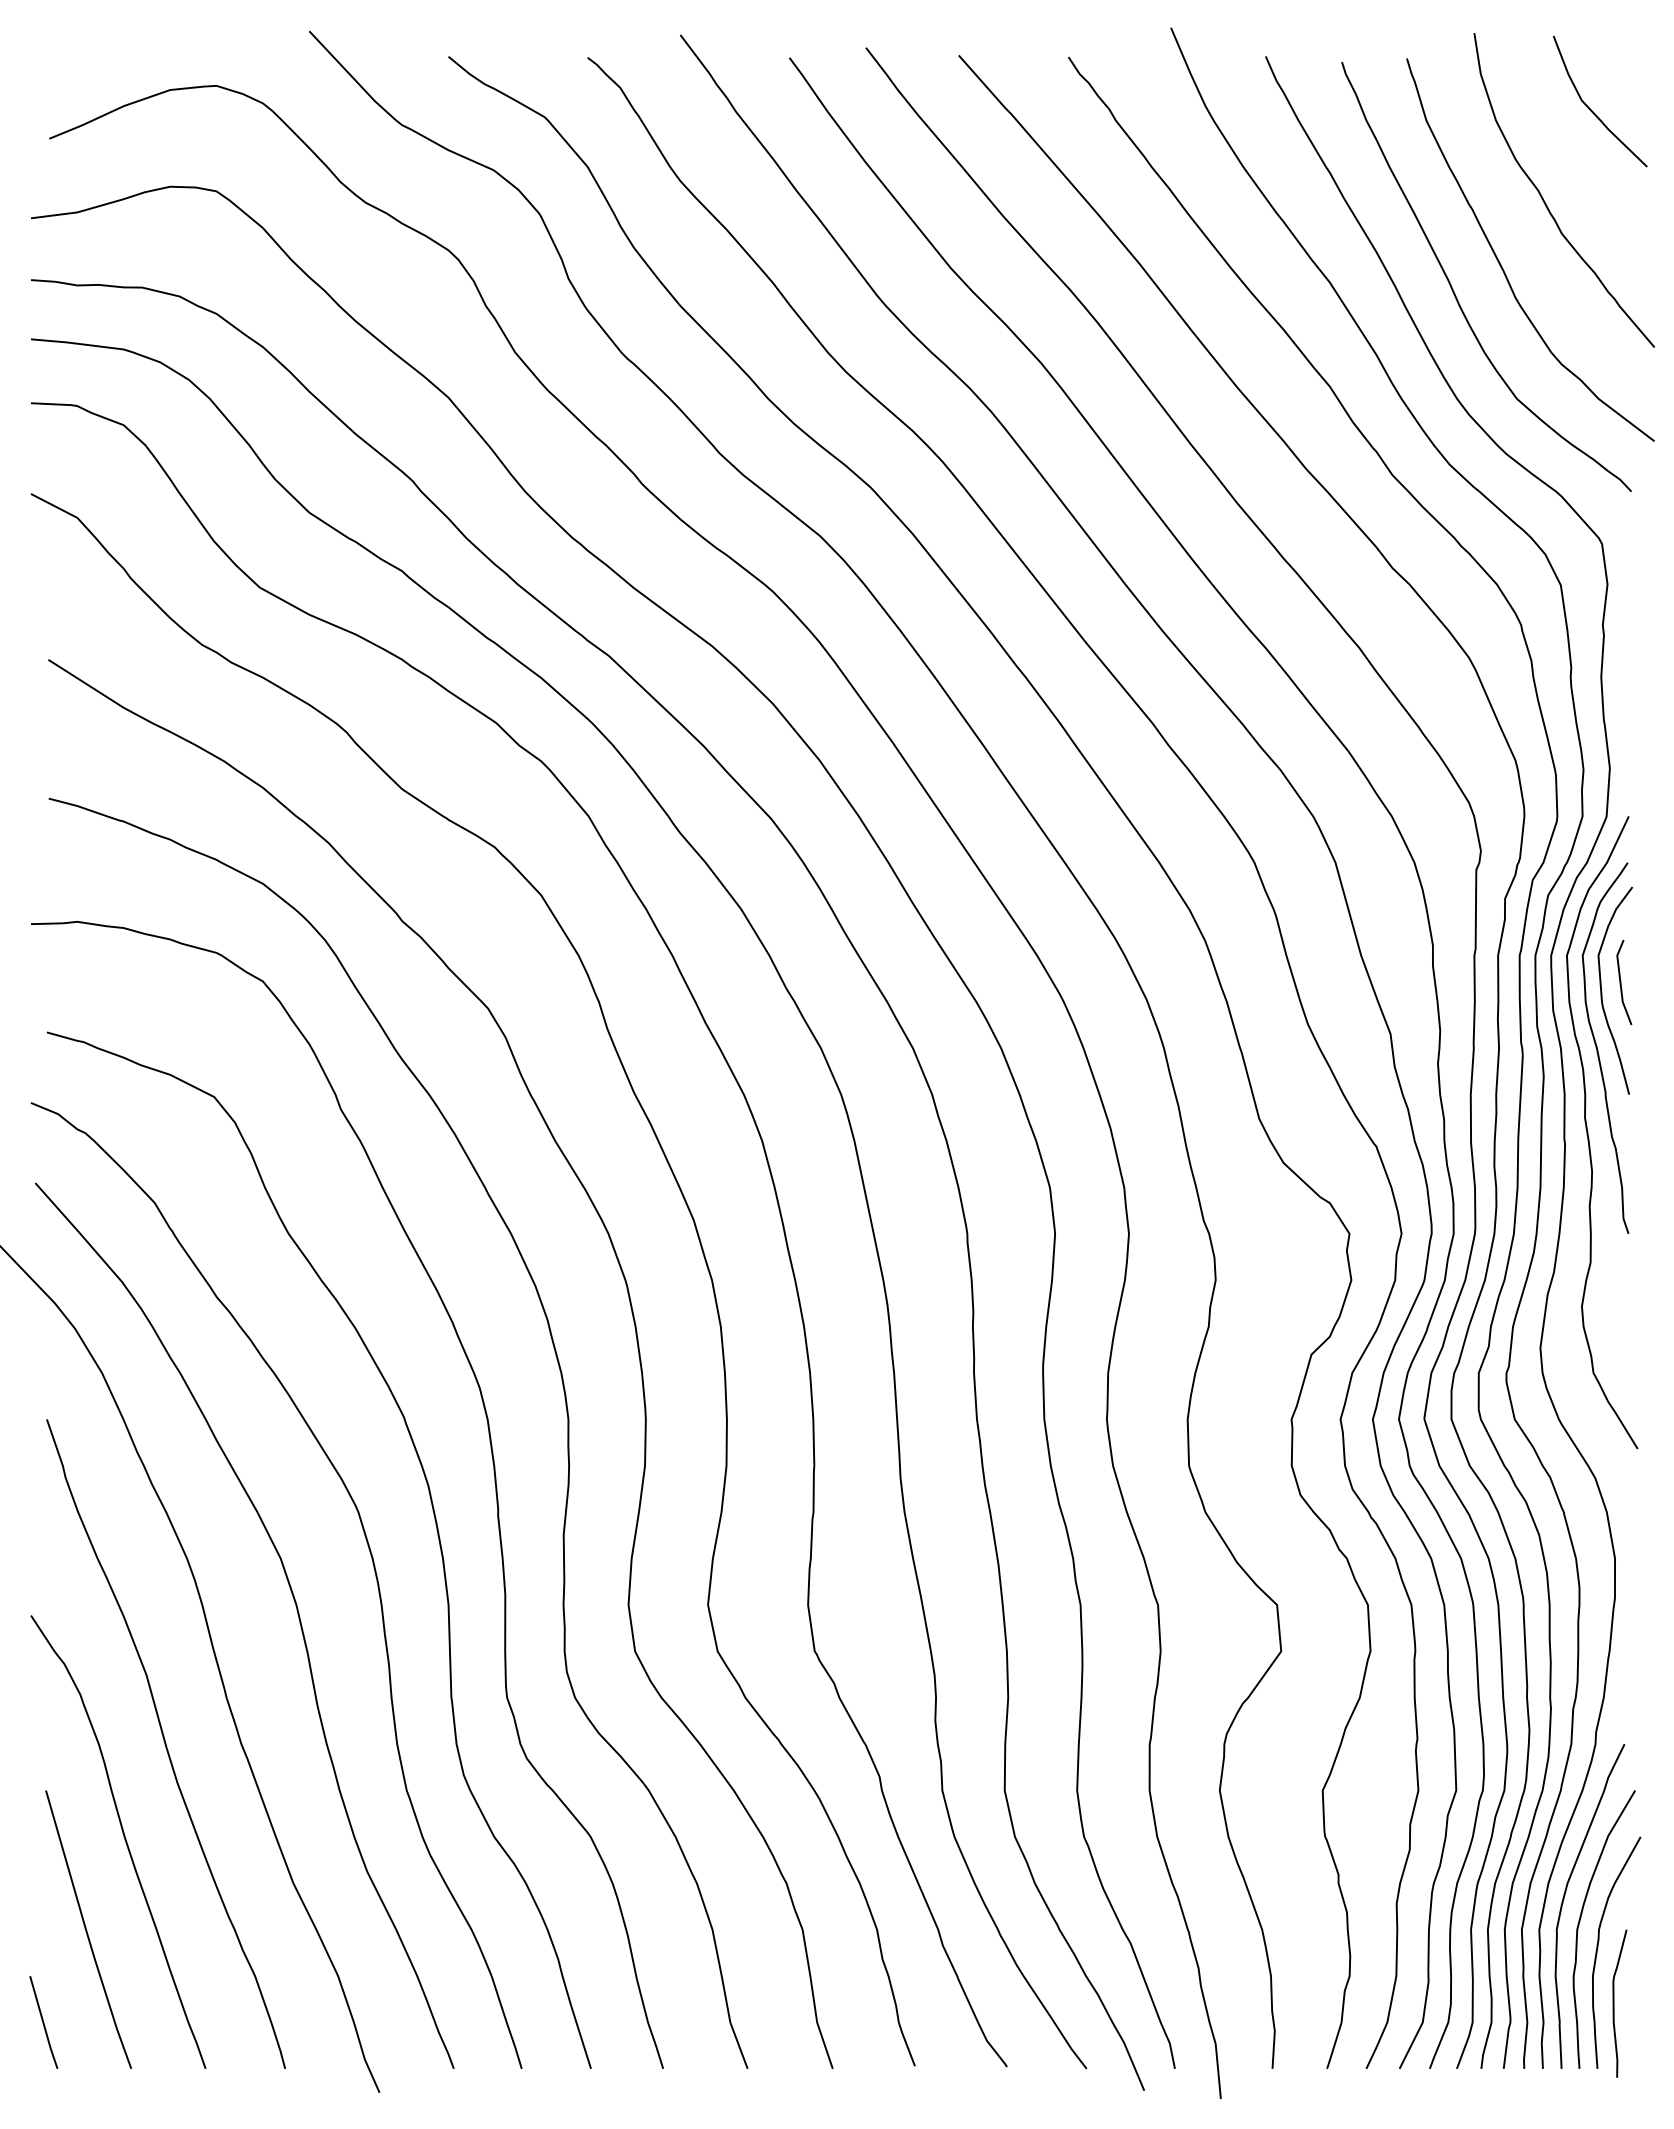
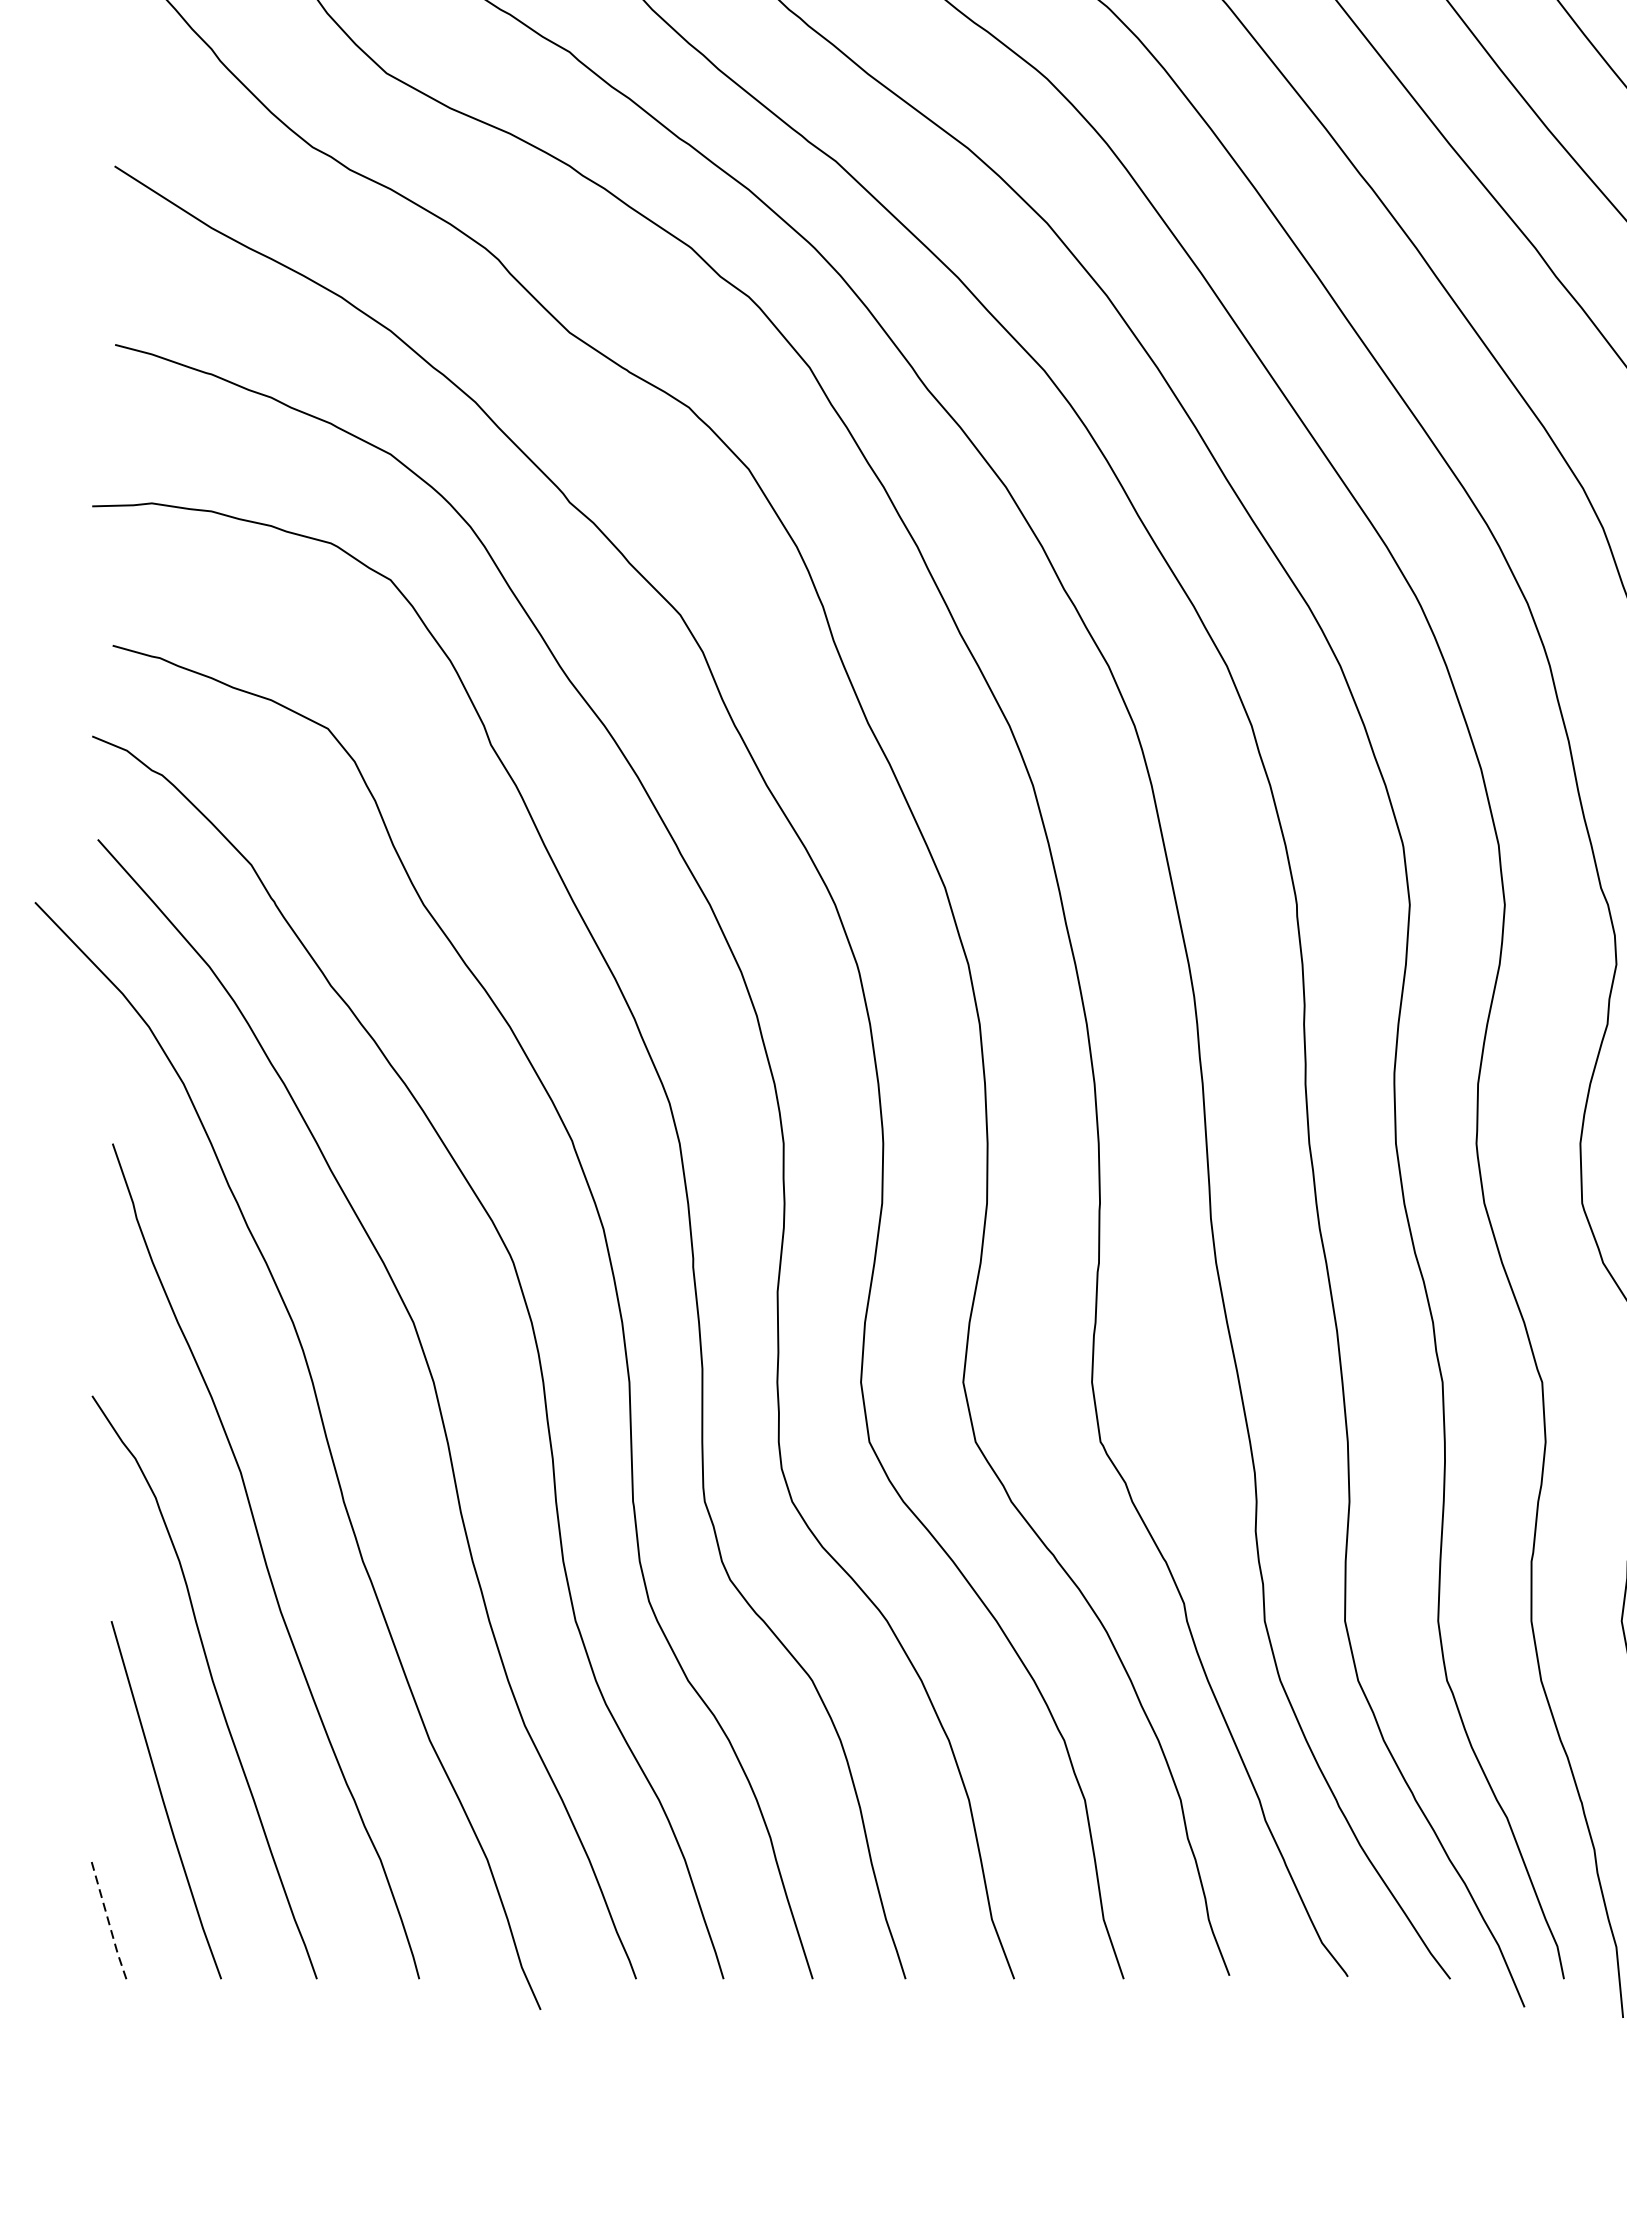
line: (43, 2023) -> (108, 1920), solid -> dashed

